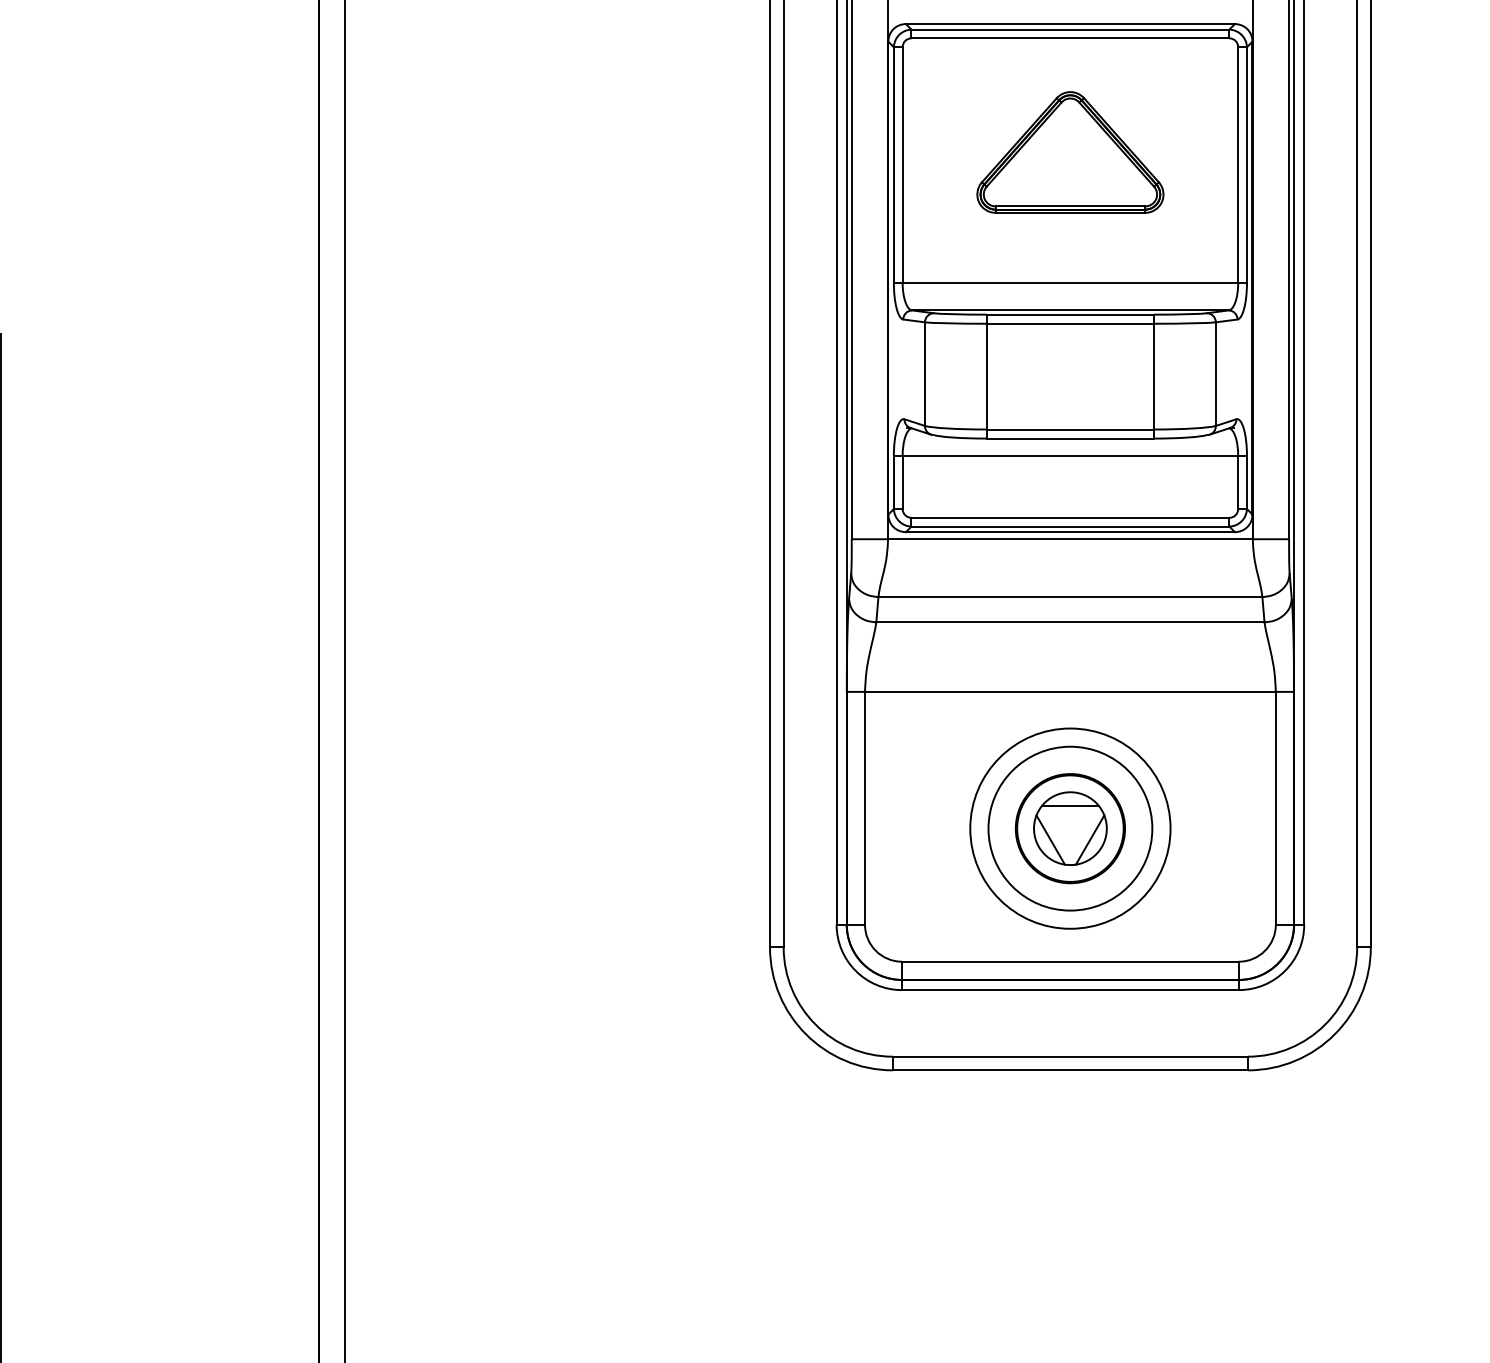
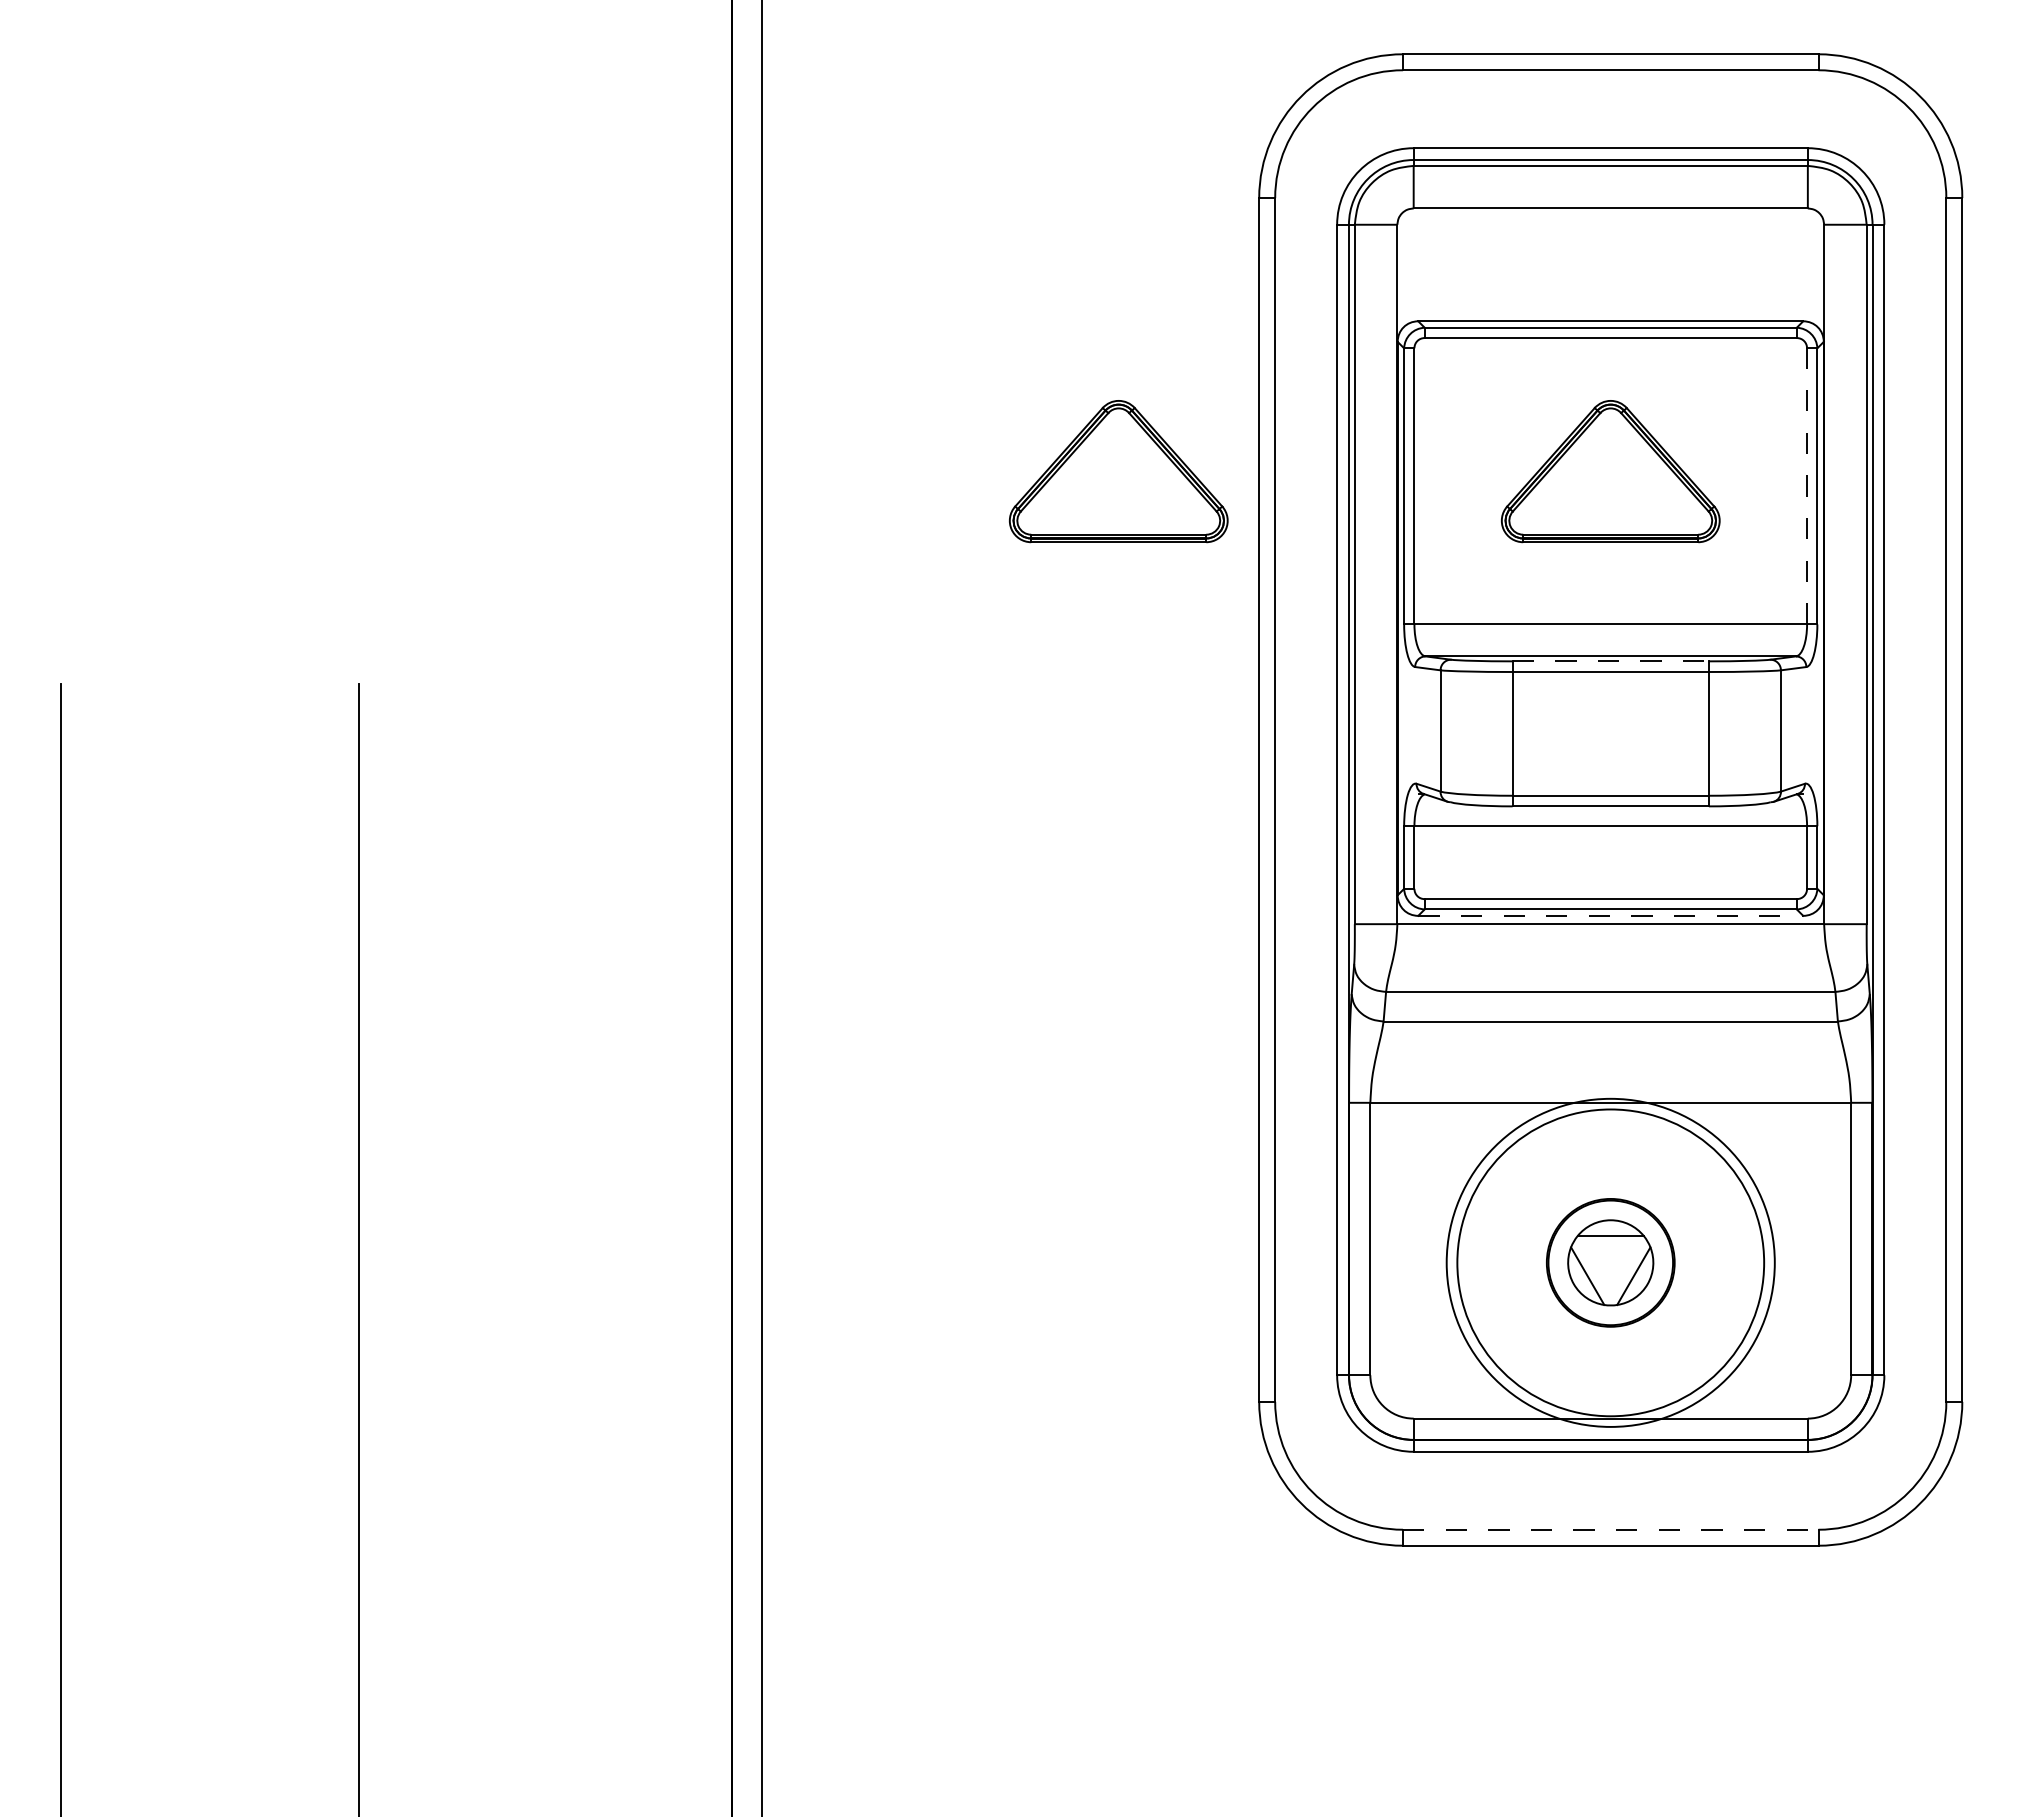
part: (649, 152) -> (1118, 471), added
line: (1238, 164) -> (1807, 485), solid -> dashed
line: (1071, 314) -> (1611, 661), solid -> dashed
line: (1071, 531) -> (1611, 915), solid -> dashed
circle: (1070, 828) -> (1610, 1262), size x1.4
circle: (1070, 828) -> (1610, 1262), size x1.6
line: (1070, 1056) -> (1610, 1529), solid -> dashed

